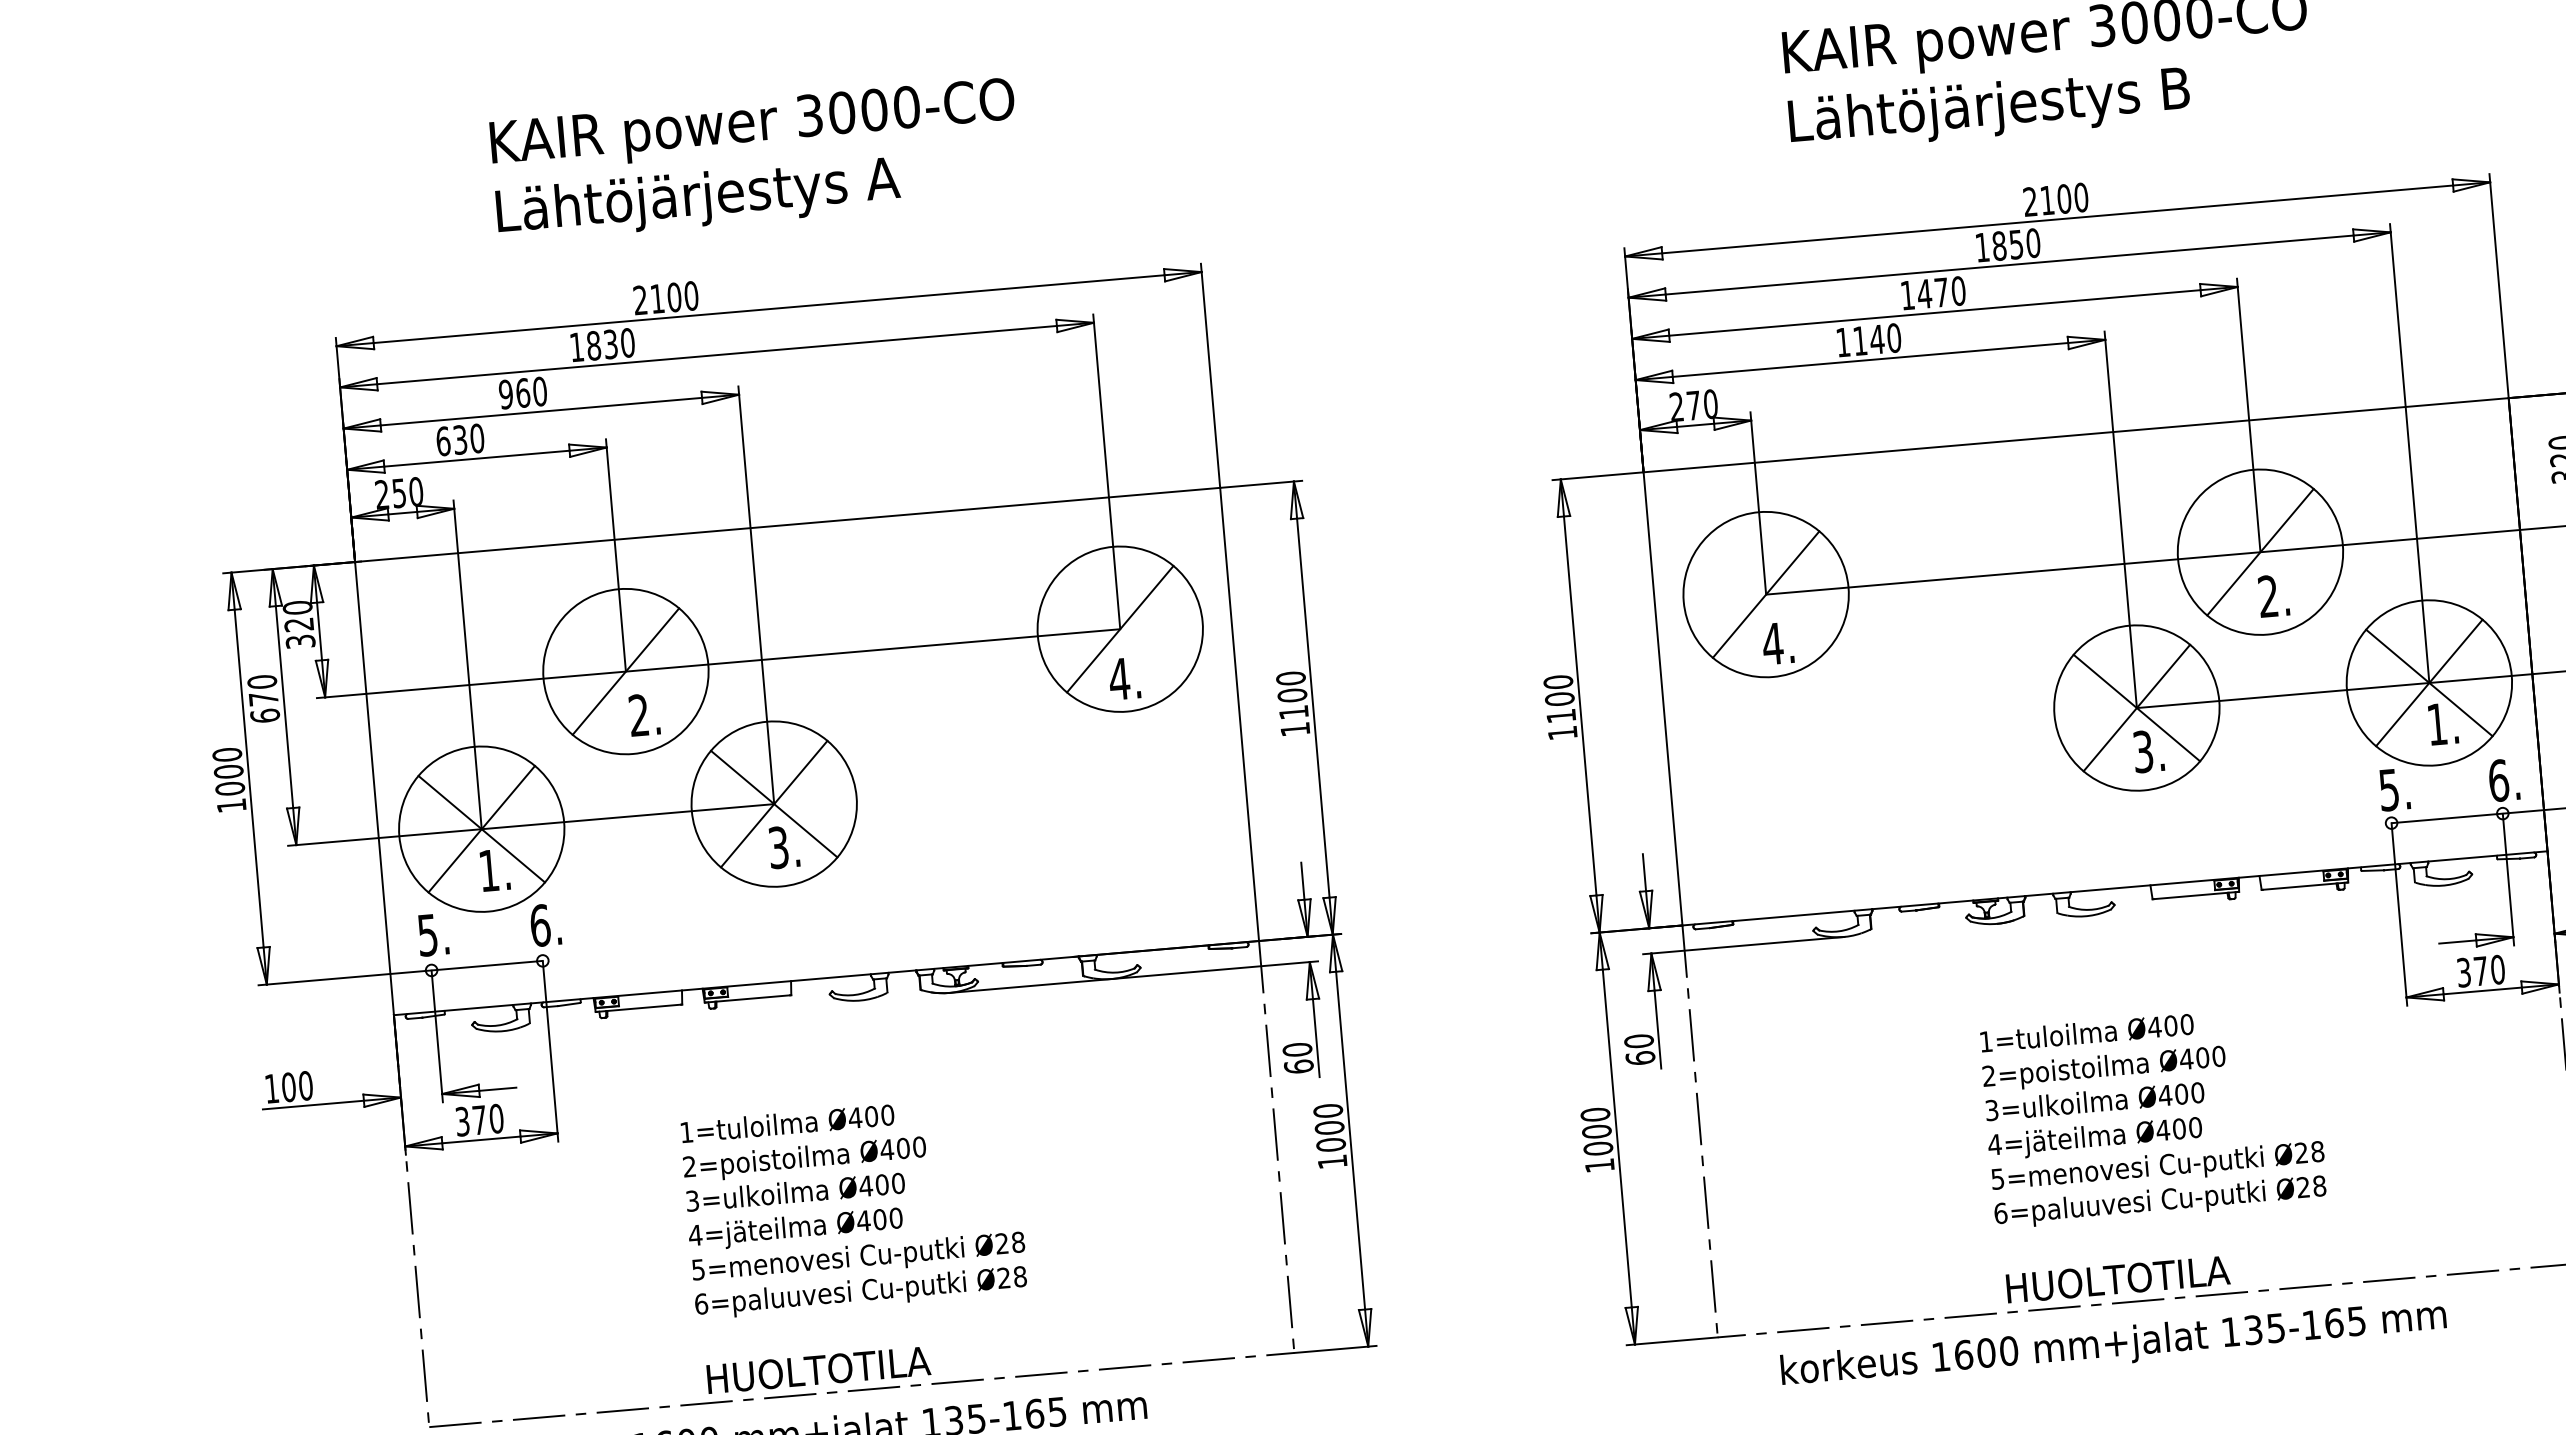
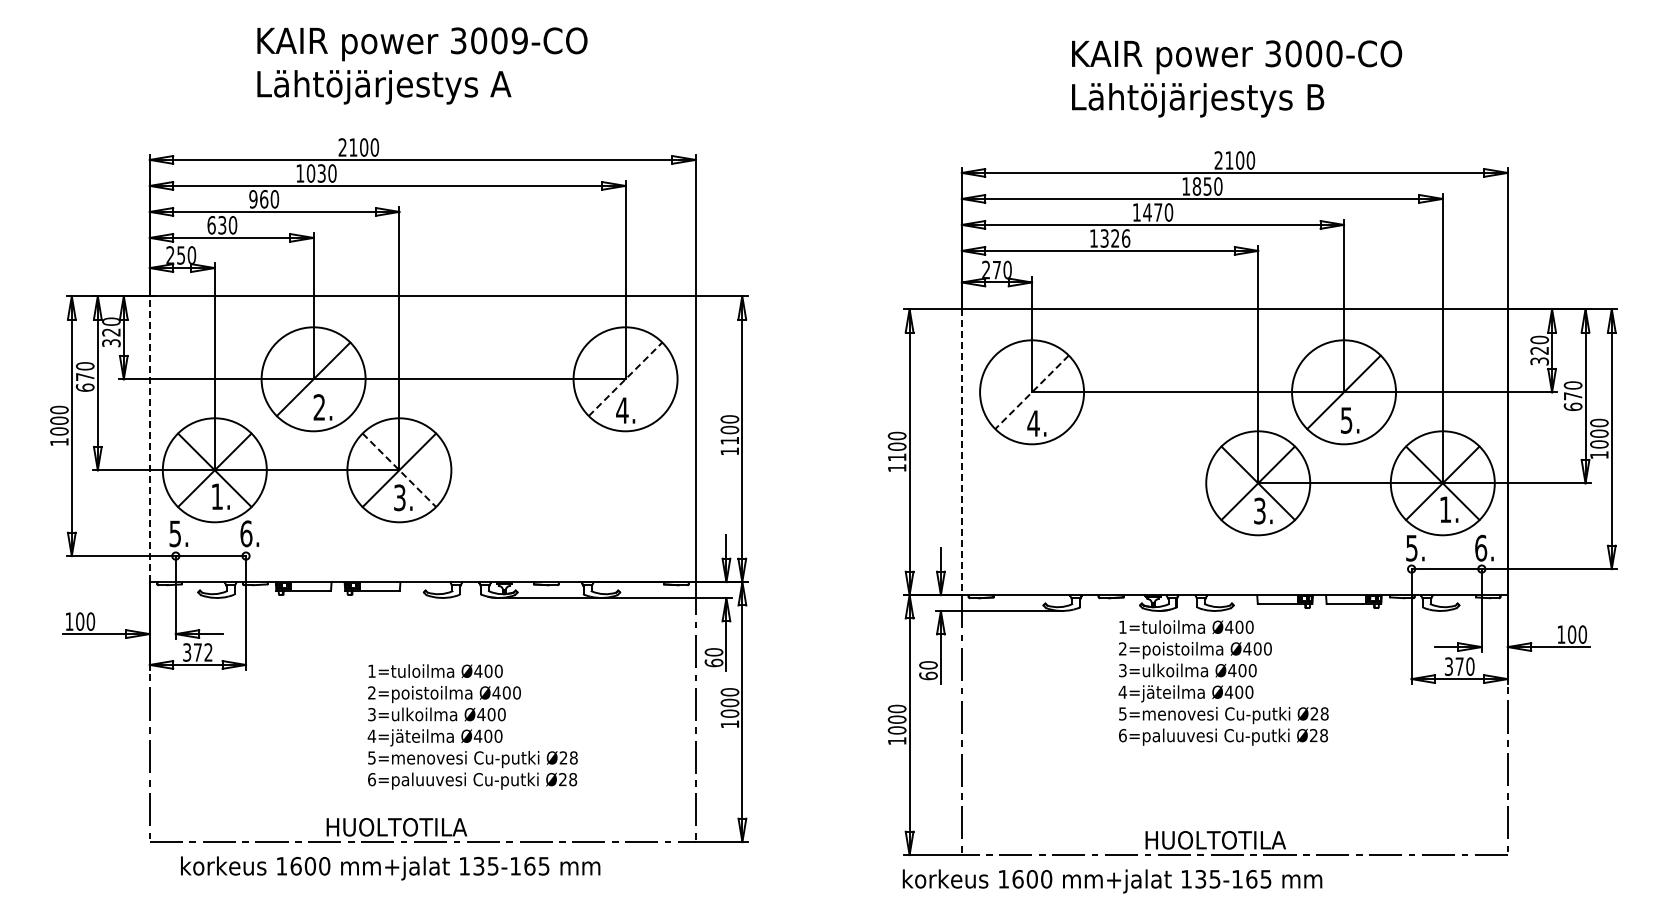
text: (906, 106) -> (519, 40), 3000-CO -> 3009-CO
text: (1877, 339) -> (1115, 238), 1140 -> 1326
text: (593, 345) -> (310, 173), 1830 -> 1030
line: (1766, 594) -> (1032, 392), solid -> dashed
text: (2268, 596) -> (1346, 420), 2. -> 5.
line: (1120, 629) -> (625, 379), solid -> dashed
line: (1662, 699) -> (961, 452), solid -> dashed
line: (374, 789) -> (149, 439), solid -> dashed
line: (774, 804) -> (399, 470), solid -> dashed
text: (2153, 1115) -> (1223, 682), moved
text: (496, 1118) -> (208, 652), 370 -> 372
text: (853, 1206) -> (472, 726), moved
text: (2113, 1345) -> (1112, 881), moved

